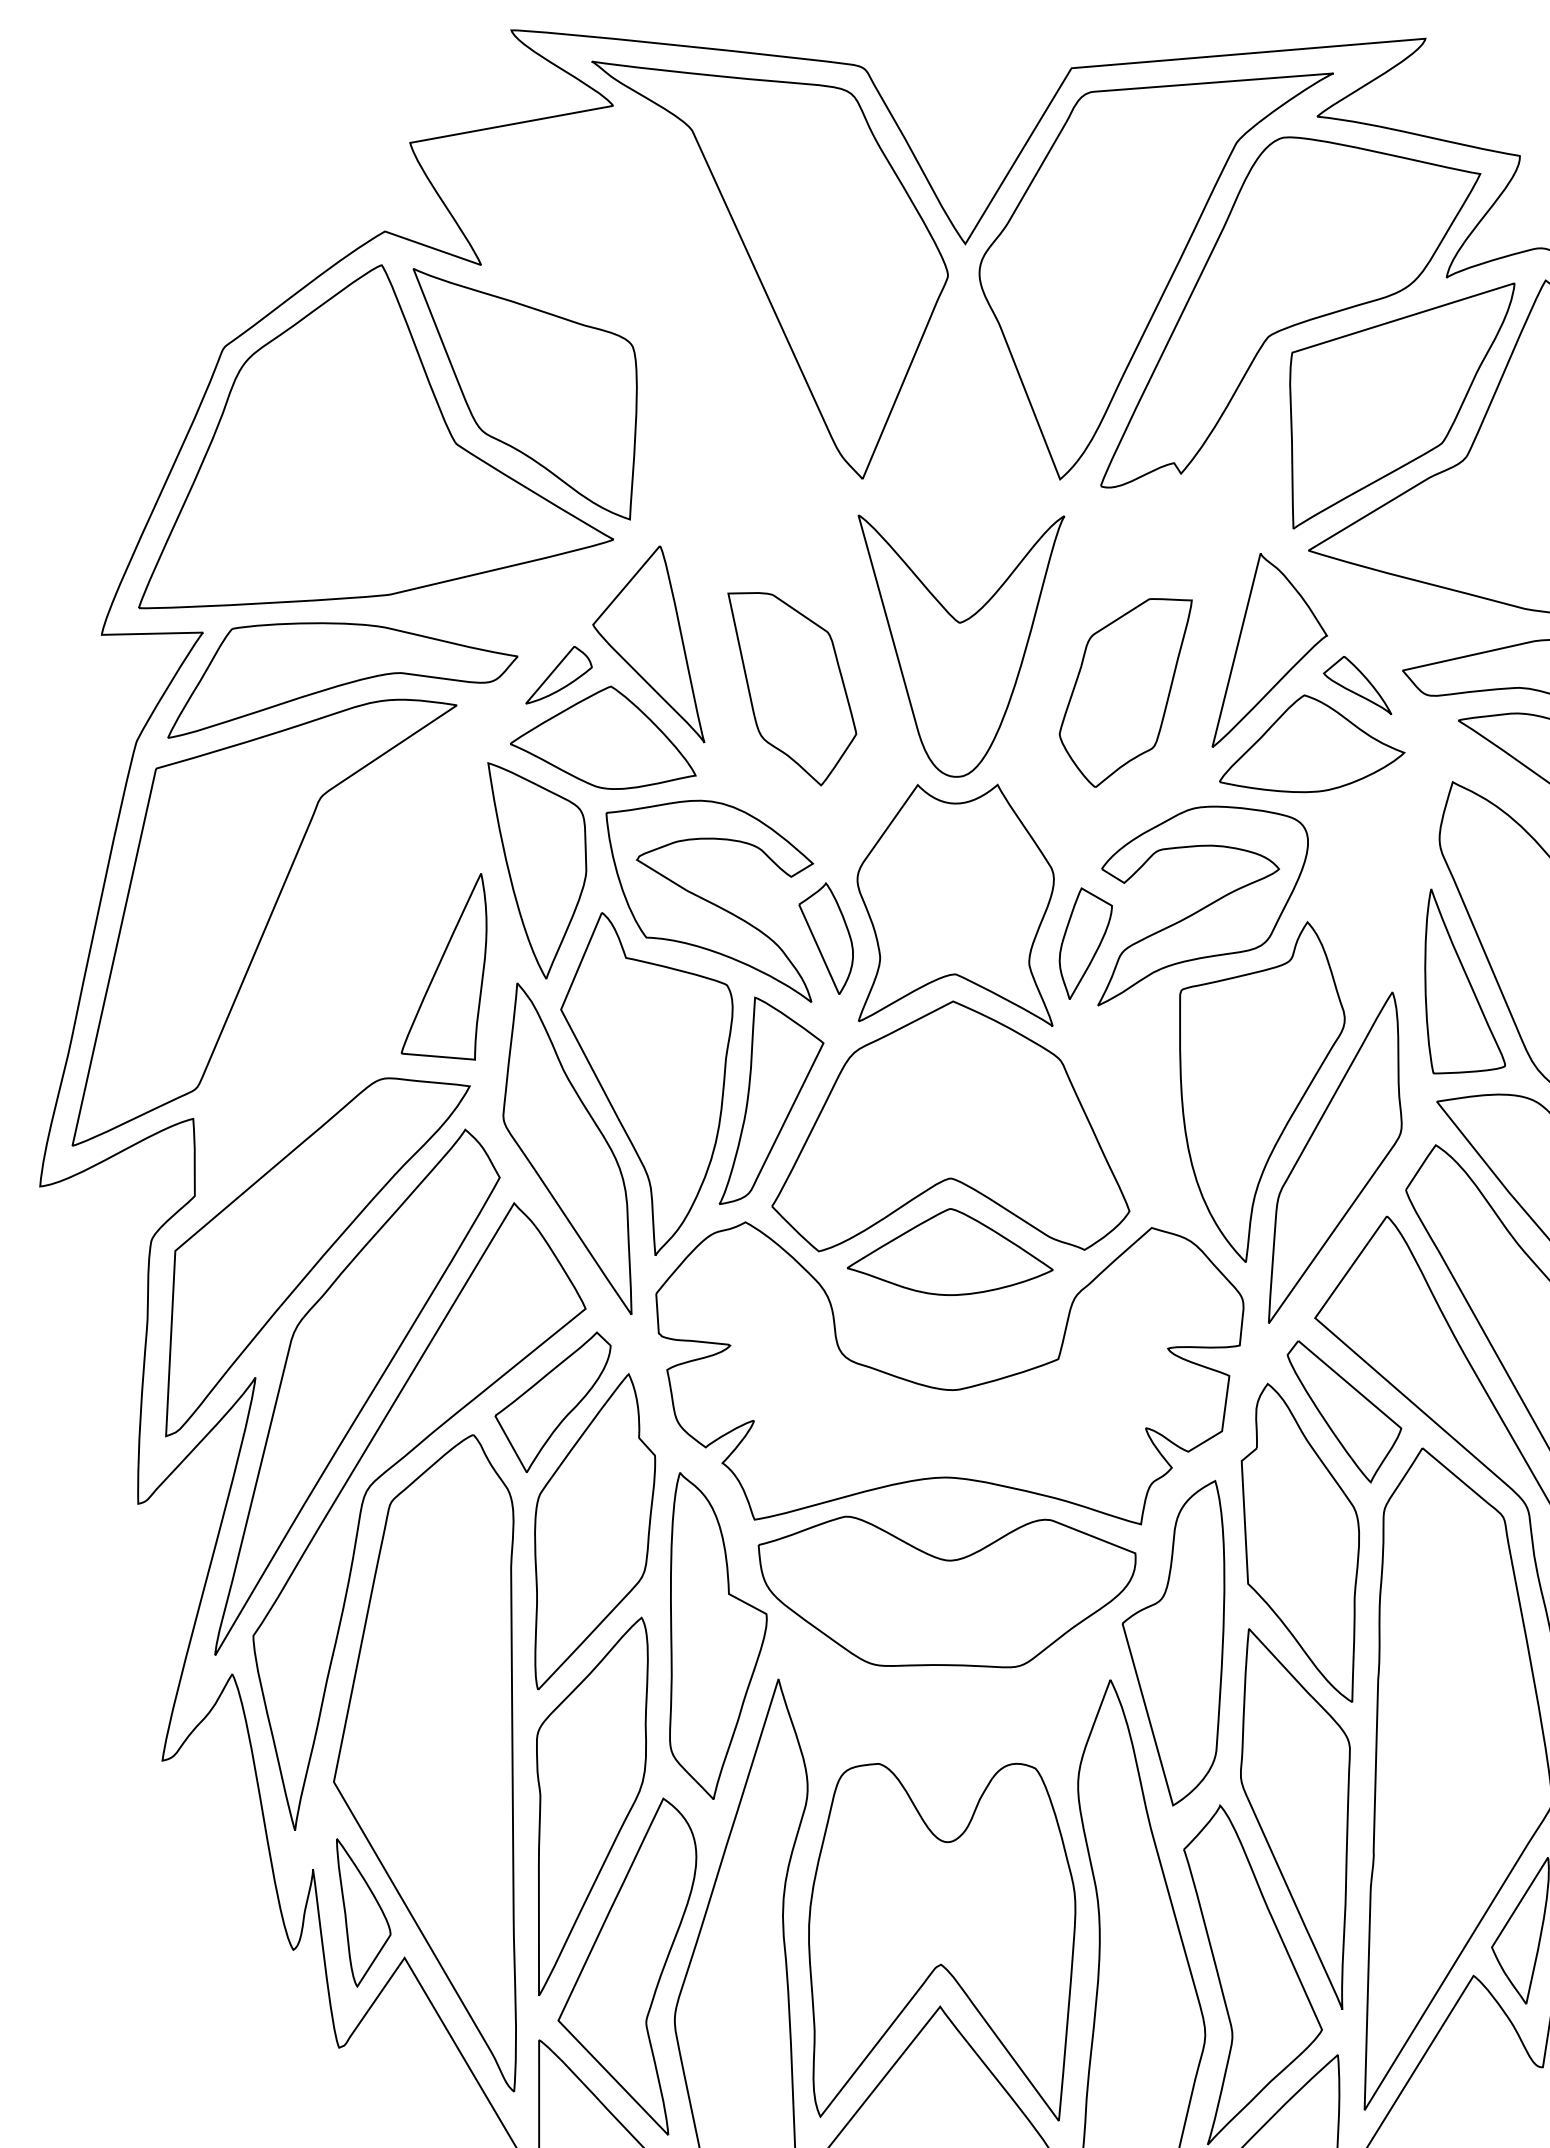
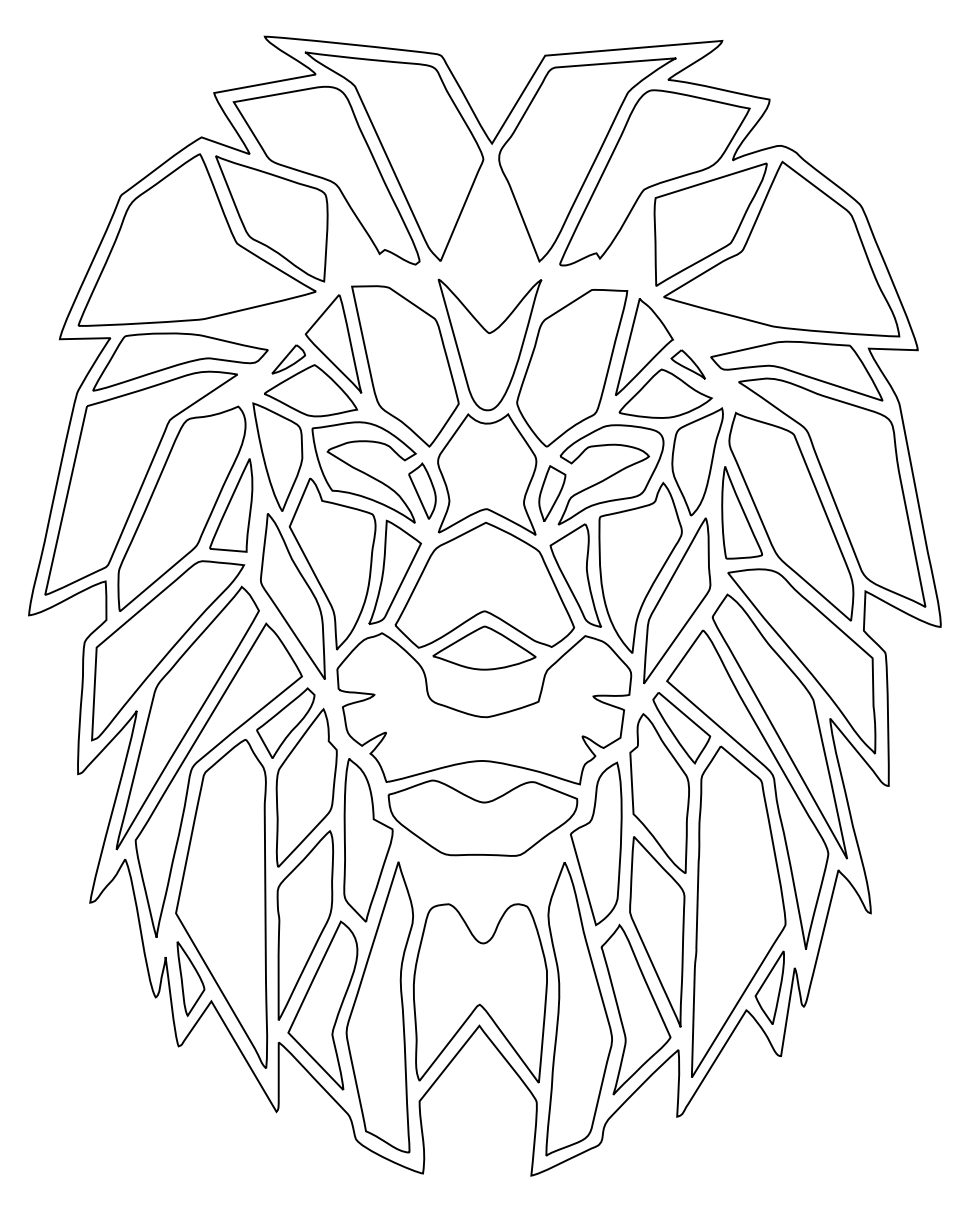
part: (634, 307) -> (326, 175), added
part: (792, 689) -> (405, 366), size x1.67
part: (1126, 693) -> (572, 368), size x1.67
part: (1375, 879) -> (697, 461), added
part: (344, 973) -> (181, 508), added
part: (1132, 1106) -> (575, 575), added

